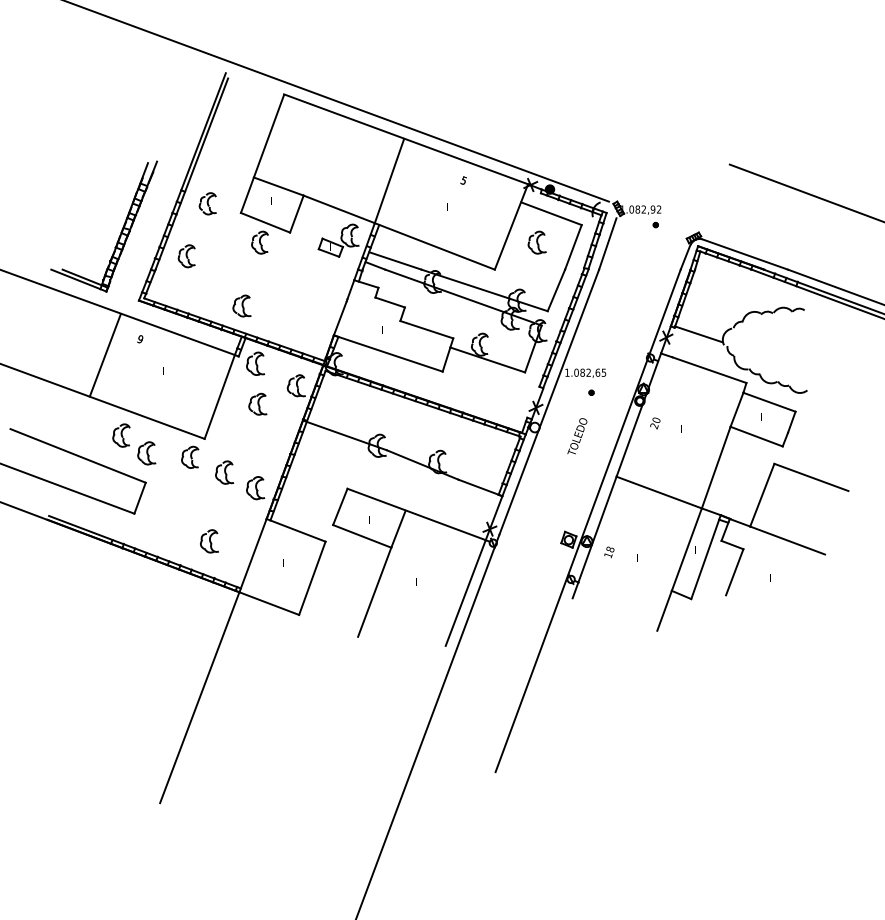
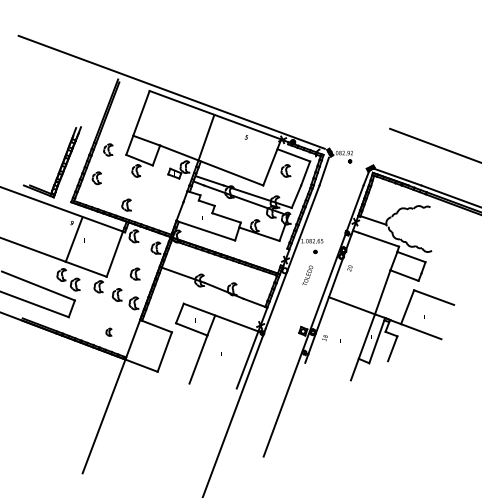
line: (104, 354) -> (73, 239), moved
part: (256, 403) -> (134, 273), moved
part: (207, 542) -> (108, 332), size x0.6

